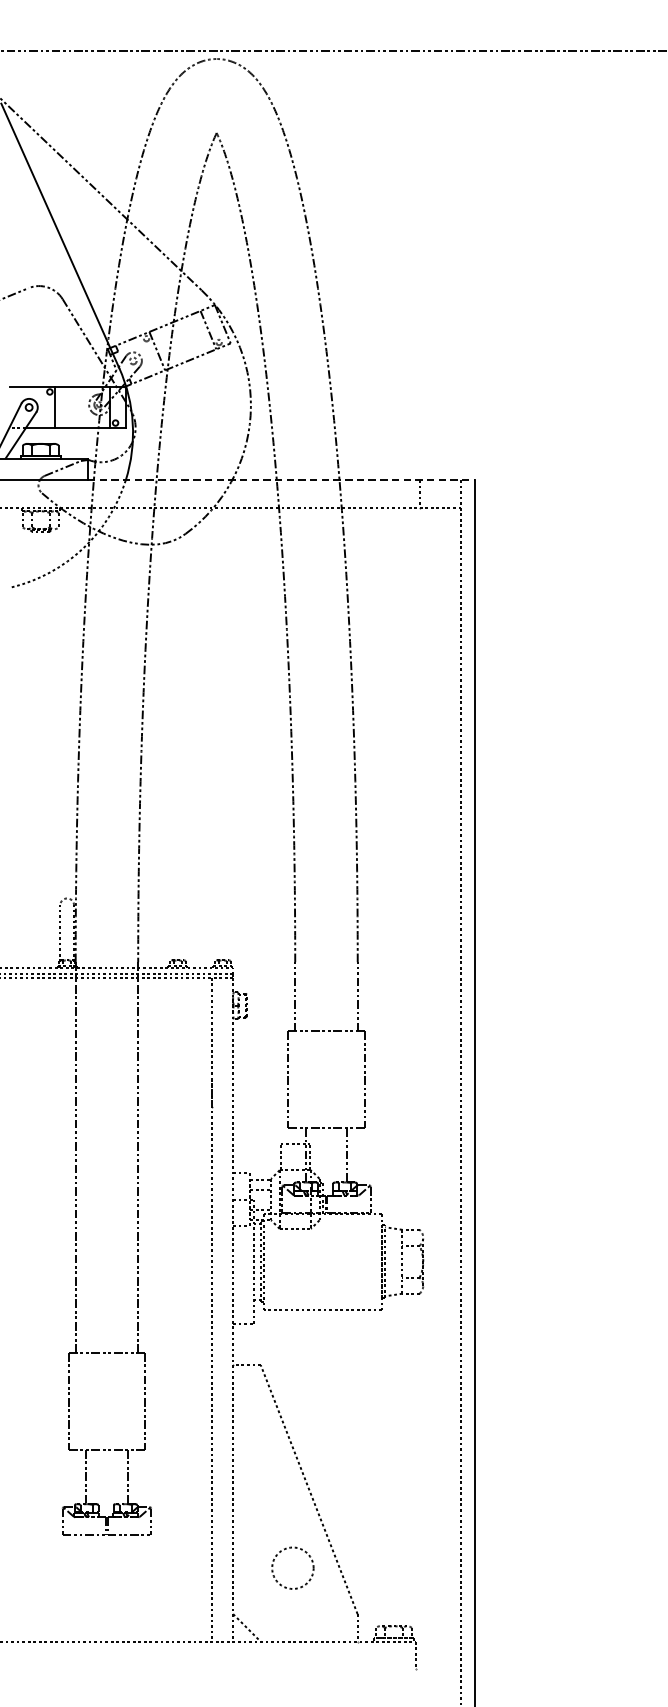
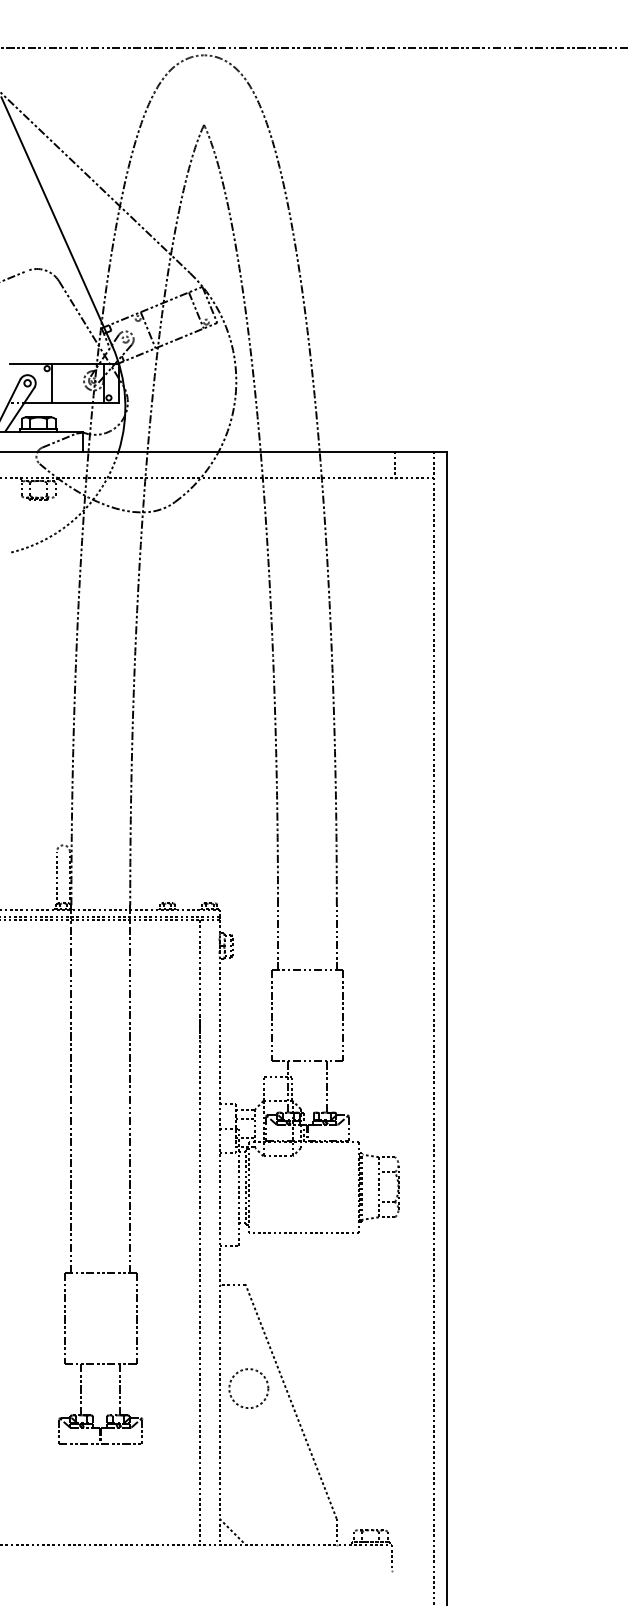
line: (281, 479) -> (265, 451), dashed -> solid
circle: (292, 1568) -> (248, 1388), moved

